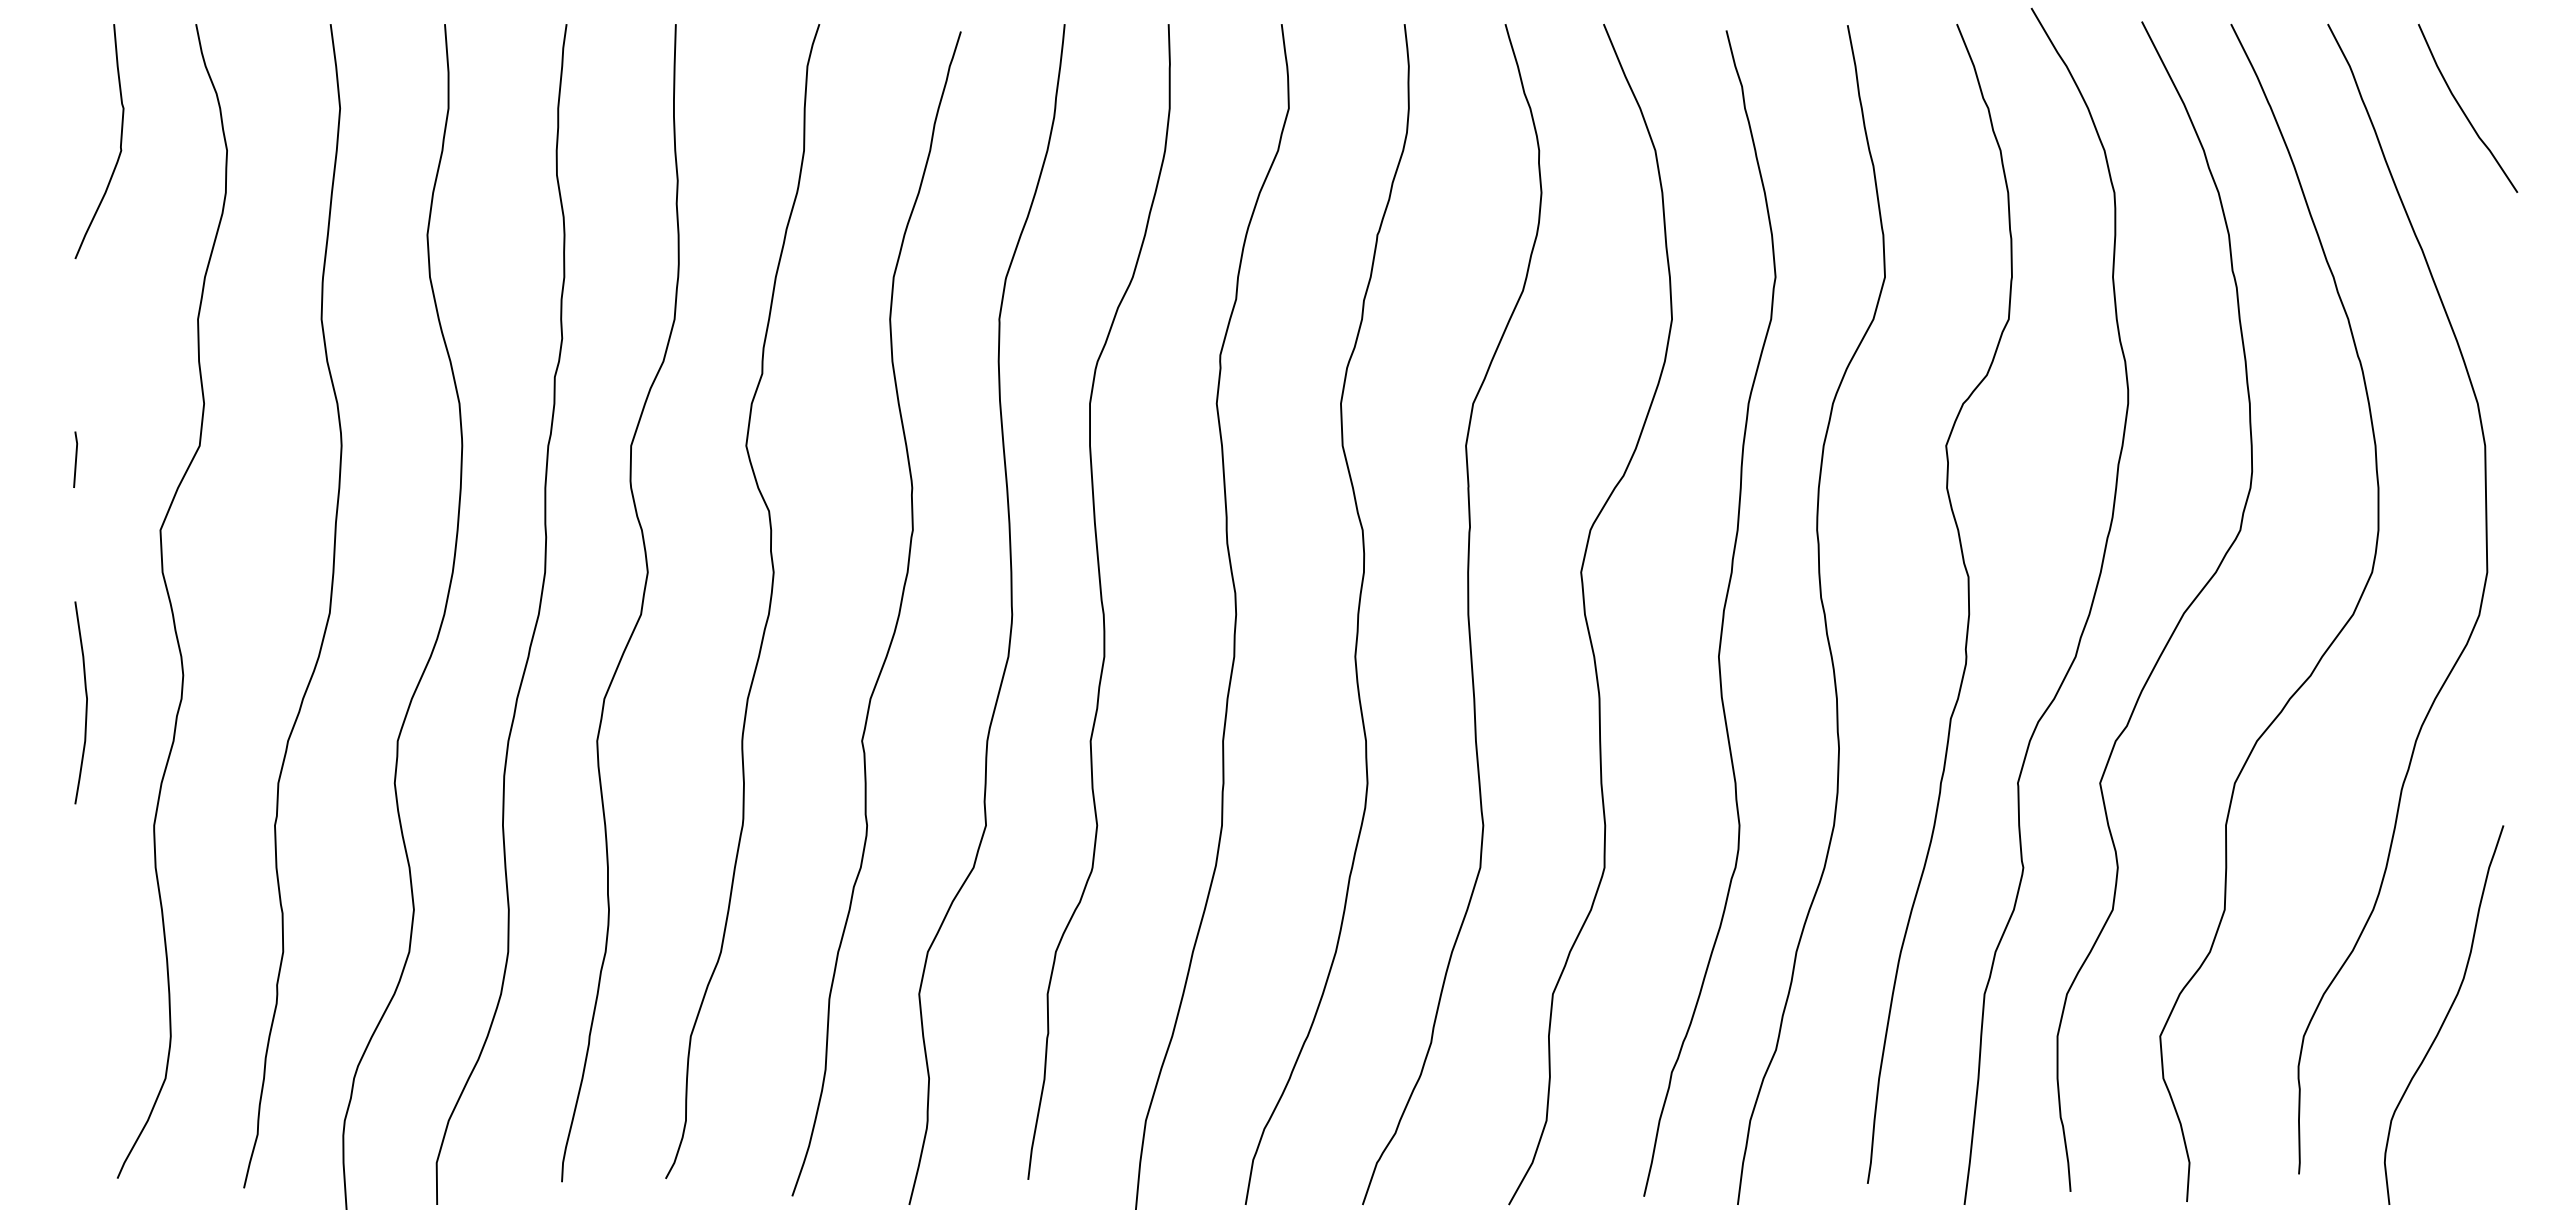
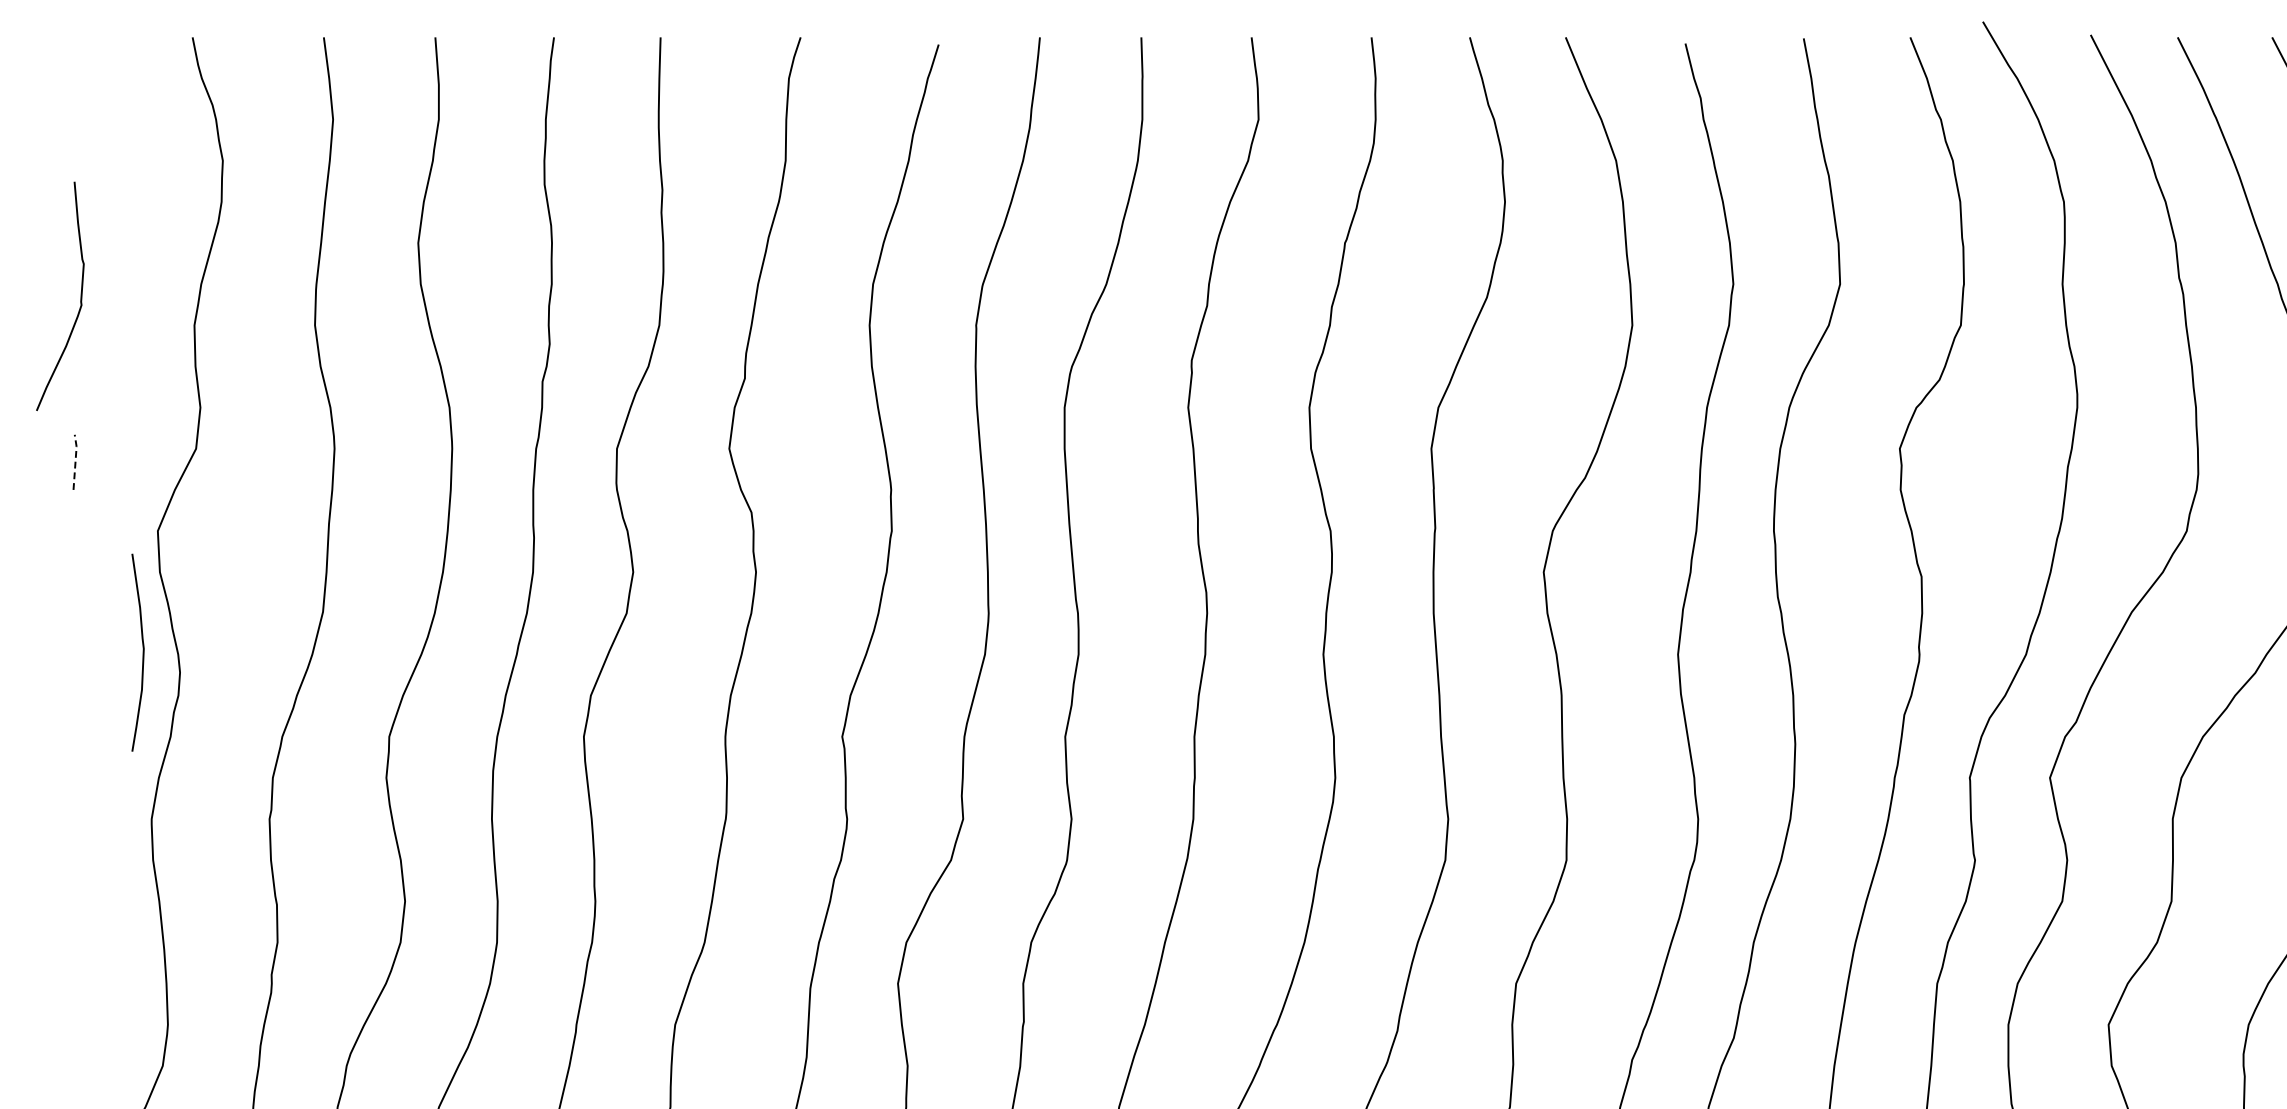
curve: (120, 141) -> (80, 296), moved
line: (76, 458) -> (75, 461), solid -> dashed
curve: (85, 705) -> (142, 655), moved

